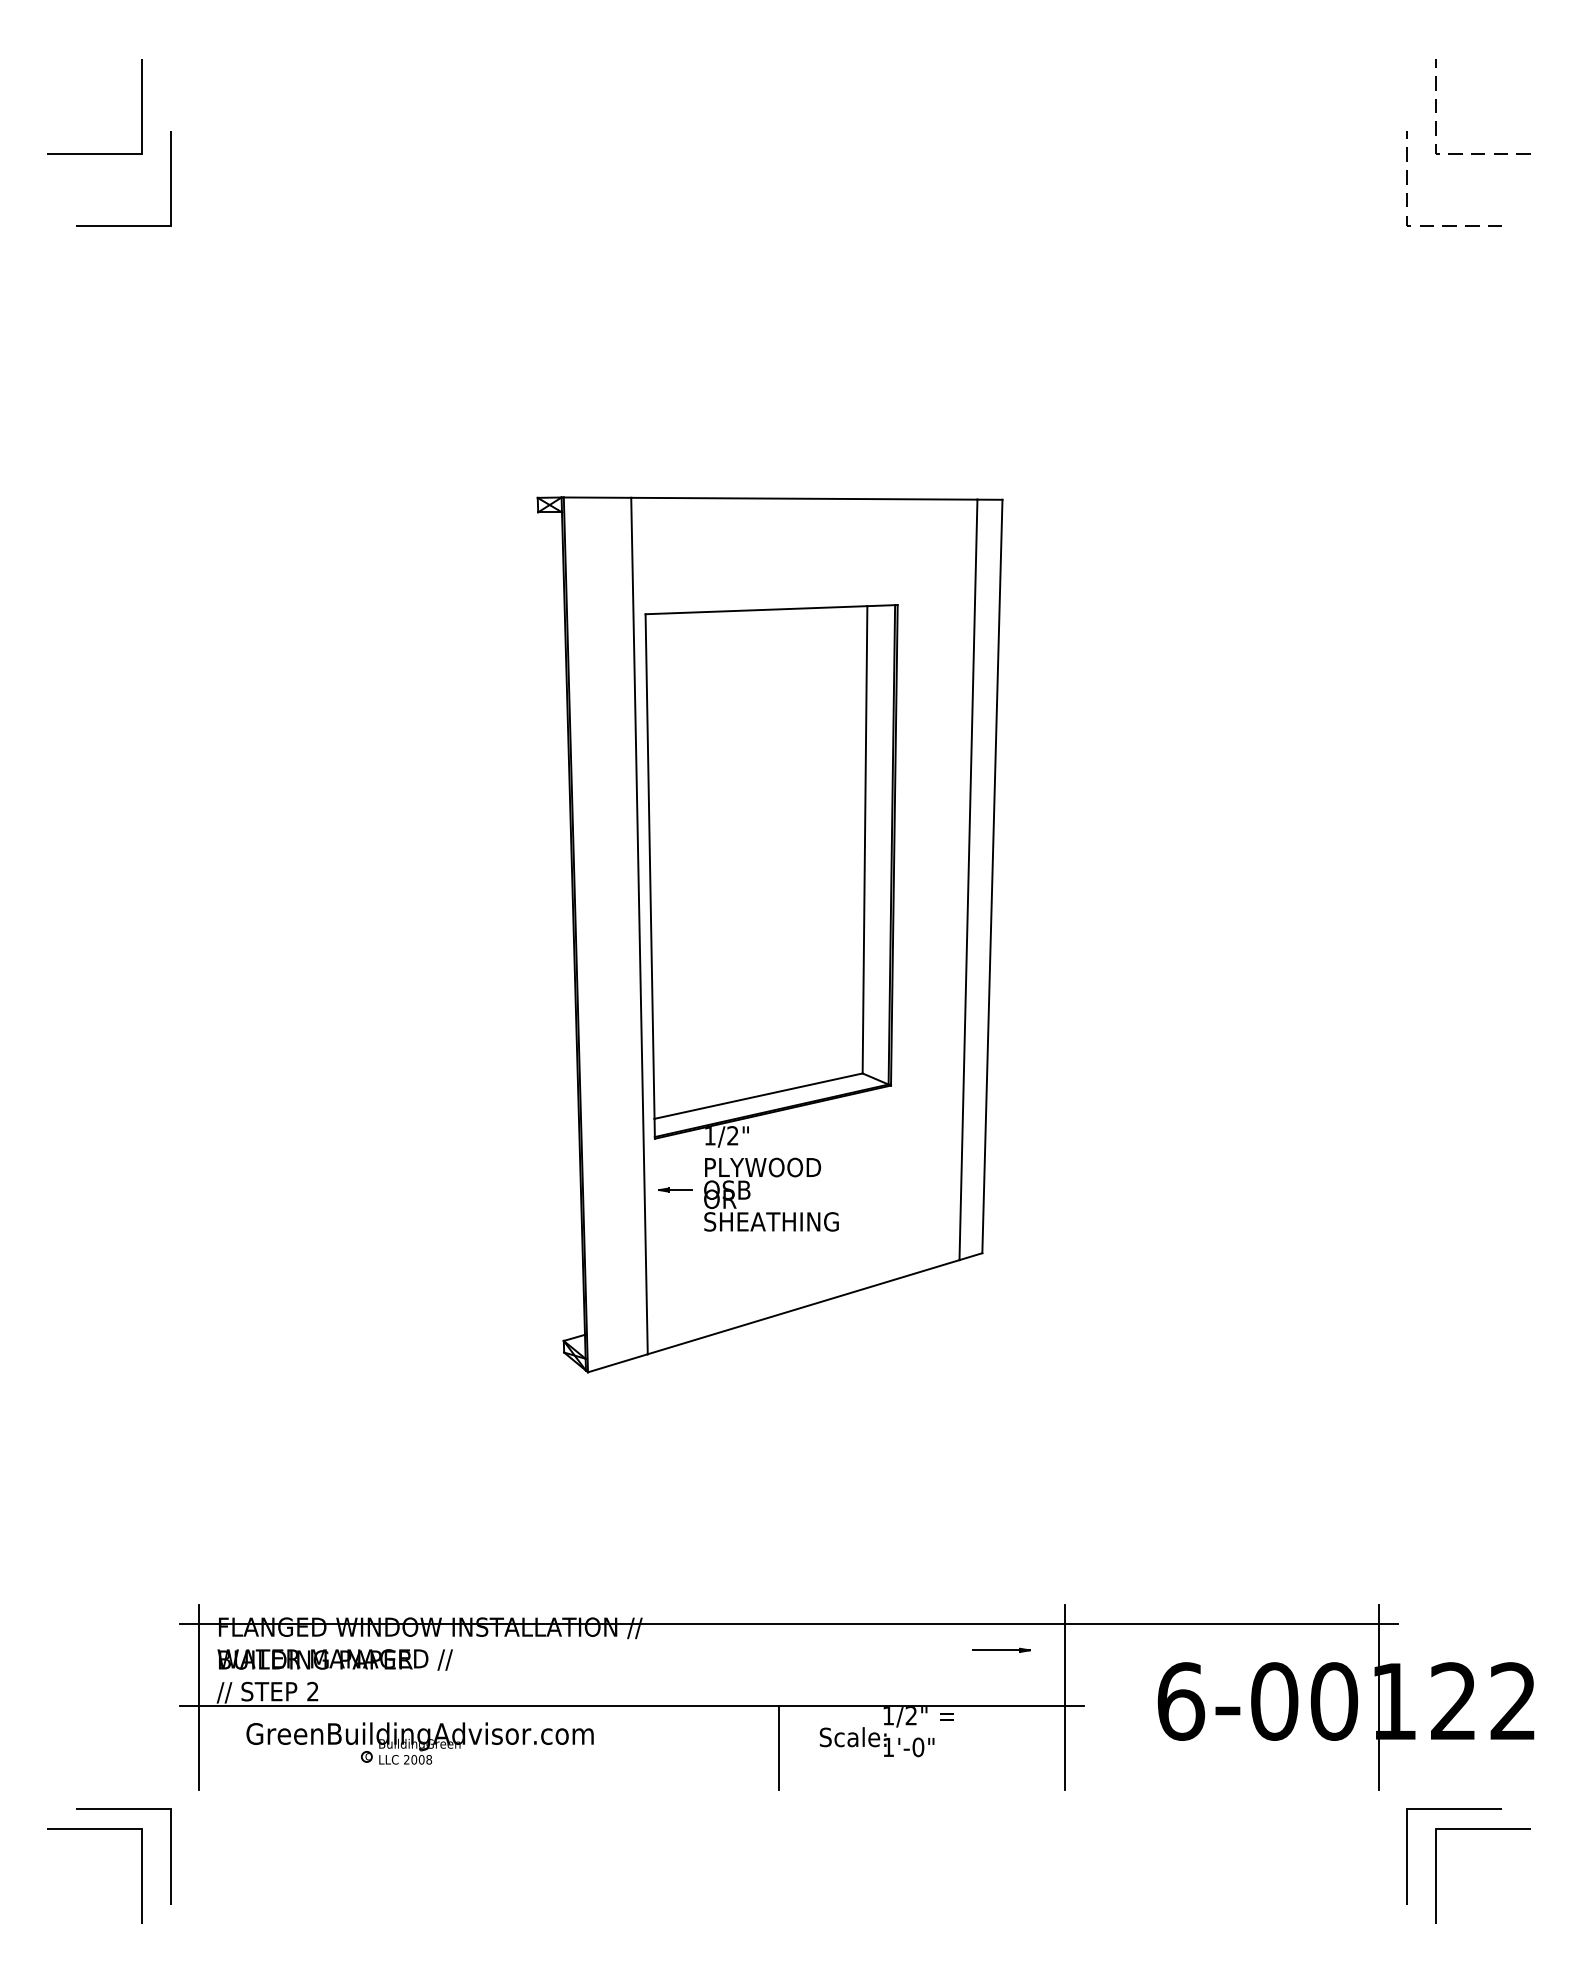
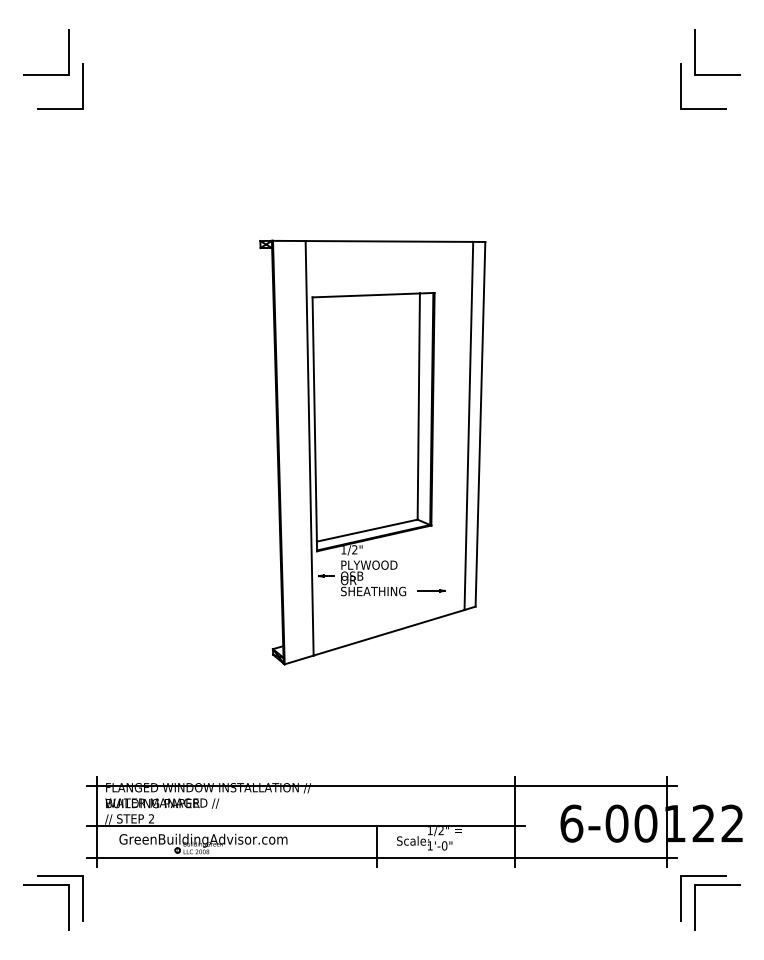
line: (1436, 153) -> (695, 74), dashed -> solid
line: (1407, 226) -> (681, 109), dashed -> solid
part: (1002, 1649) -> (431, 590), moved
line: (787, 1771) -> (381, 857), added

